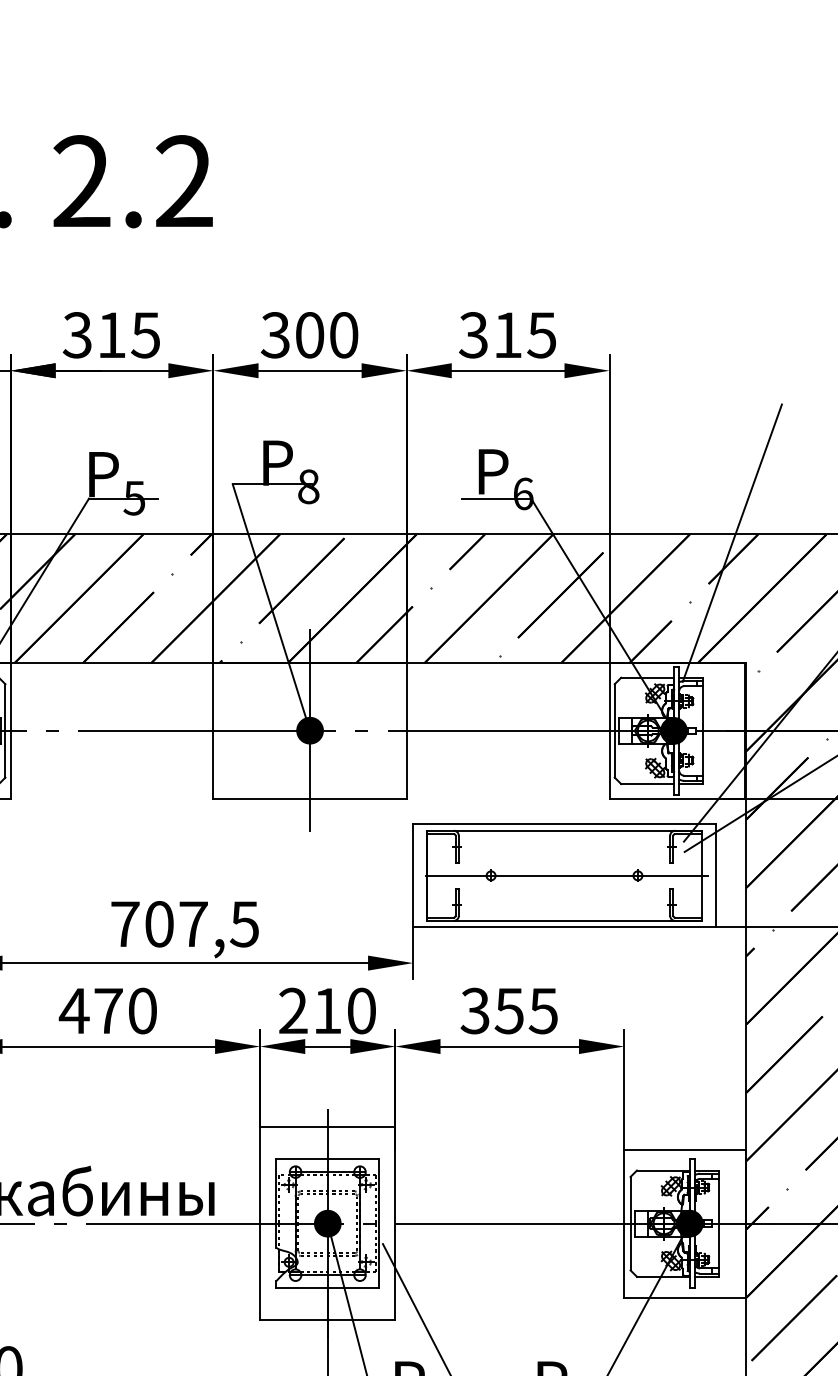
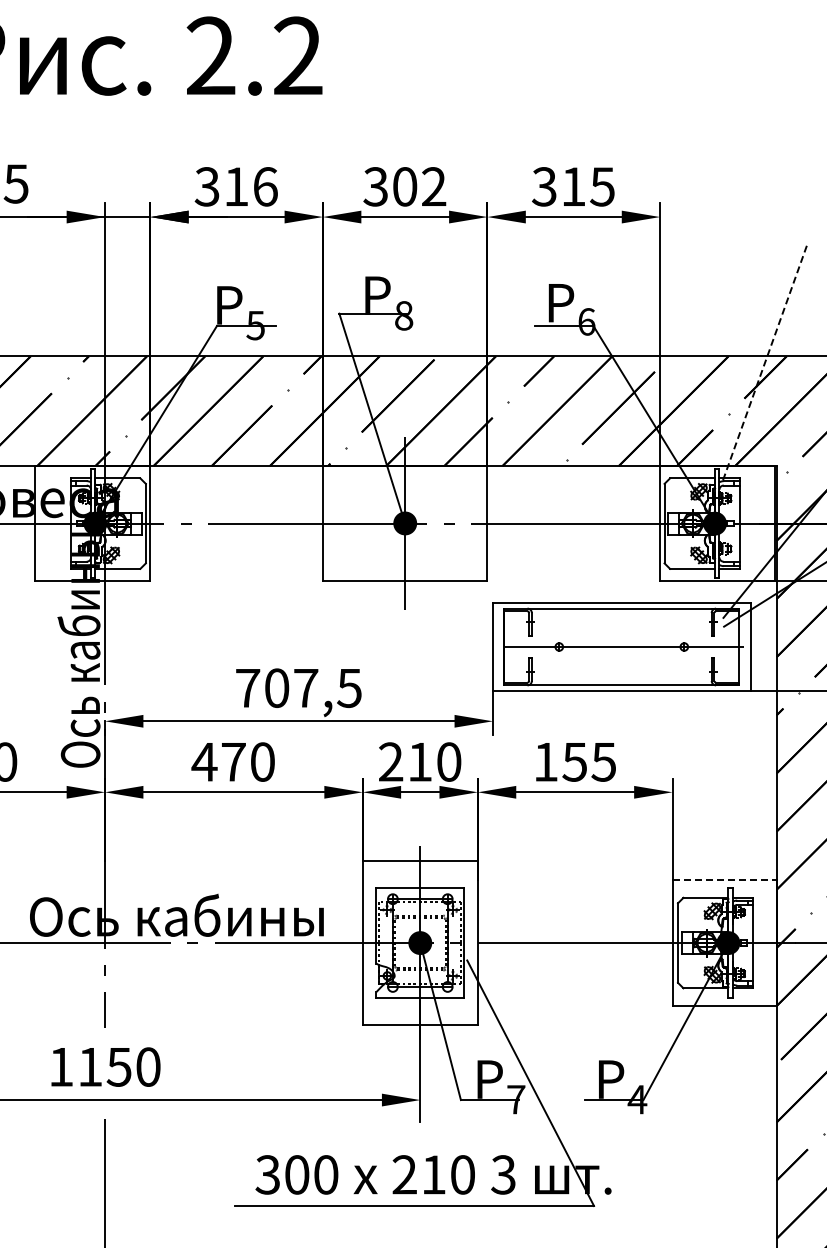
text: (144, 334) -> (264, 186), 315 -> 316
text: (344, 334) -> (434, 186), 300 -> 302
line: (732, 543) -> (764, 364), solid -> dashed
text: (474, 1010) -> (545, 761), 355 -> 155
line: (686, 1150) -> (725, 880), solid -> dashed

